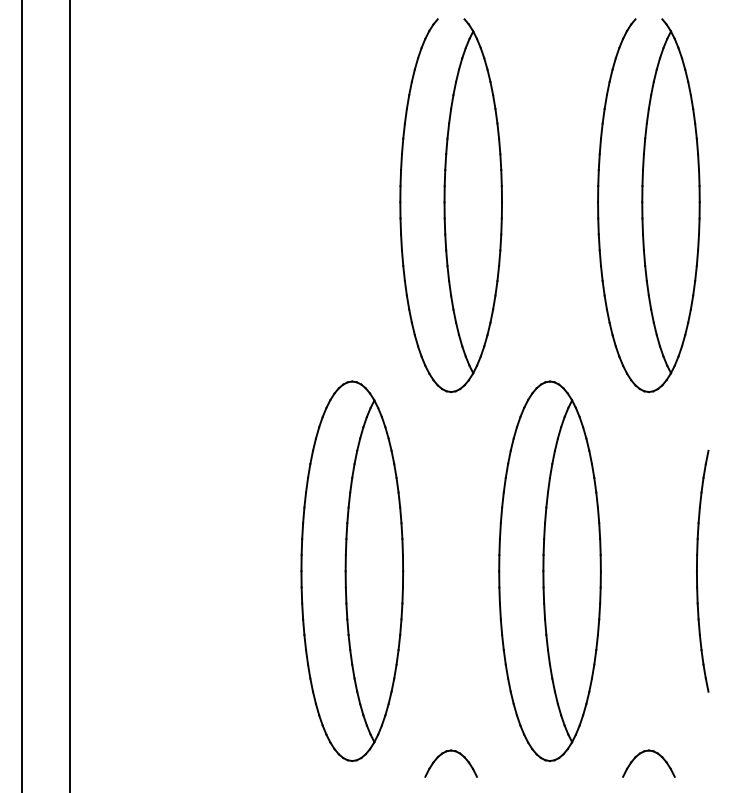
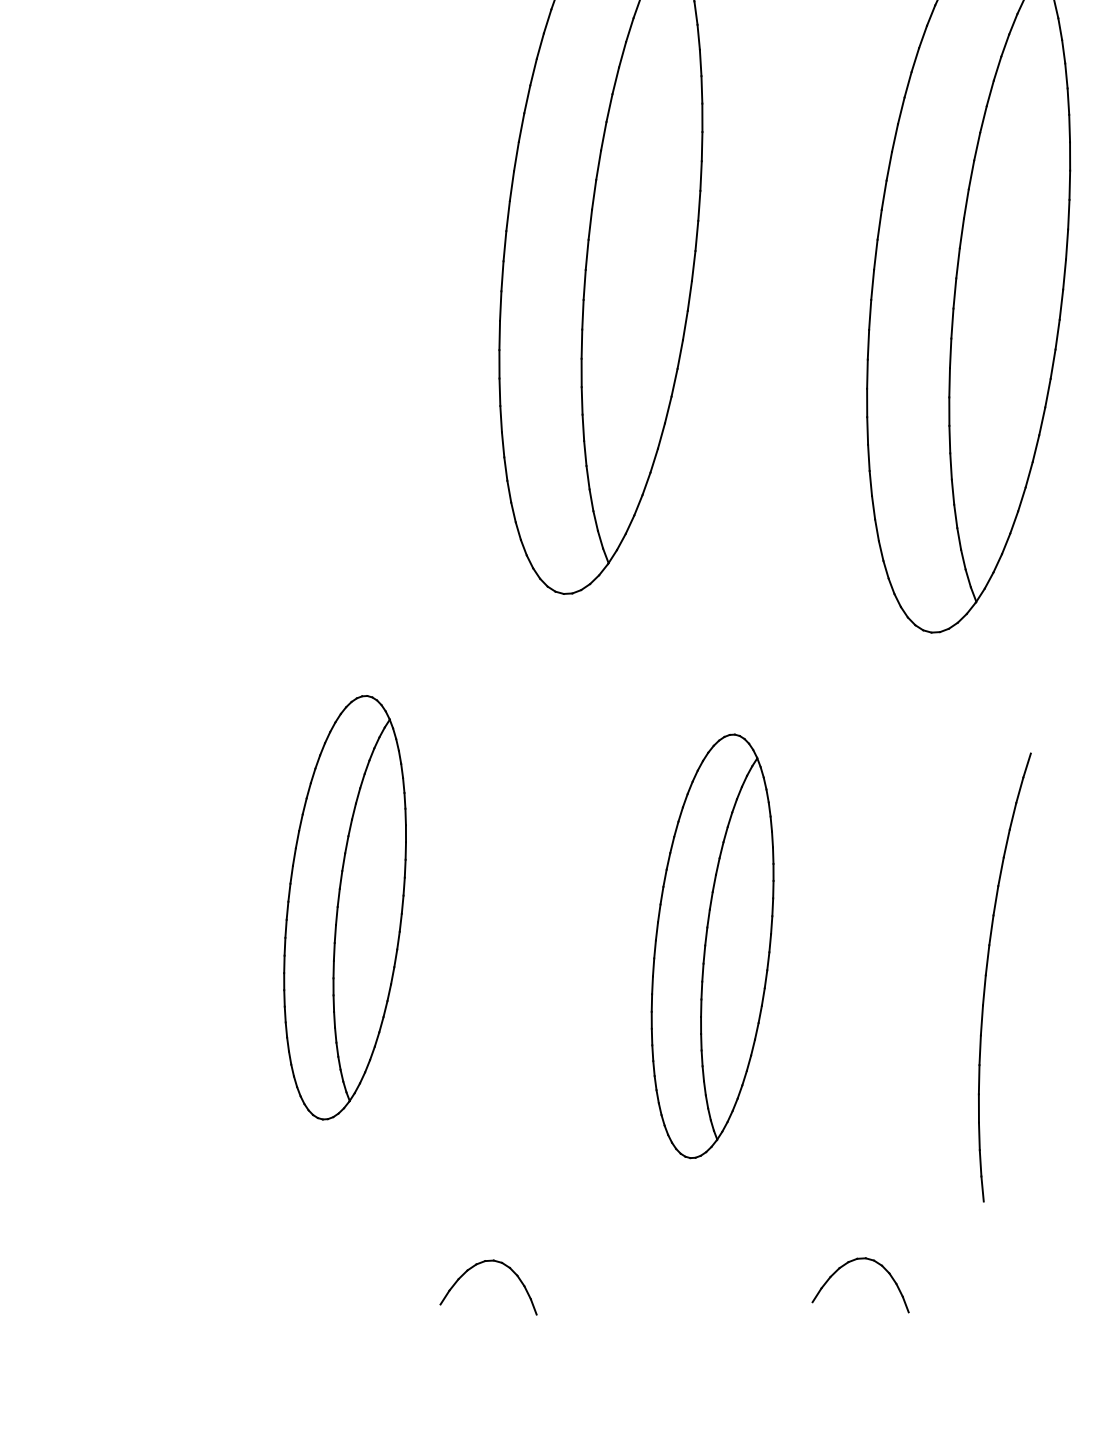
part: (352, 570) -> (345, 906), size x0.6
part: (549, 570) -> (711, 944), size x0.6
part: (642, 753) -> (853, 1262), moved

